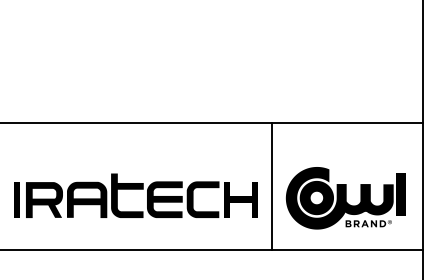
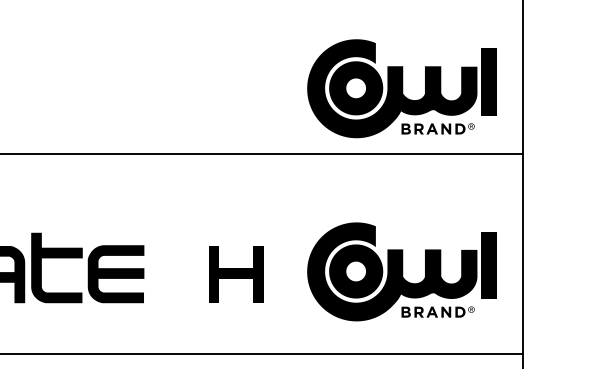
part: (345, 82) -> (401, 89), added
line: (271, 186) -> (284, 253), removed
fill: (202, 199) -> (175, 273), removed

